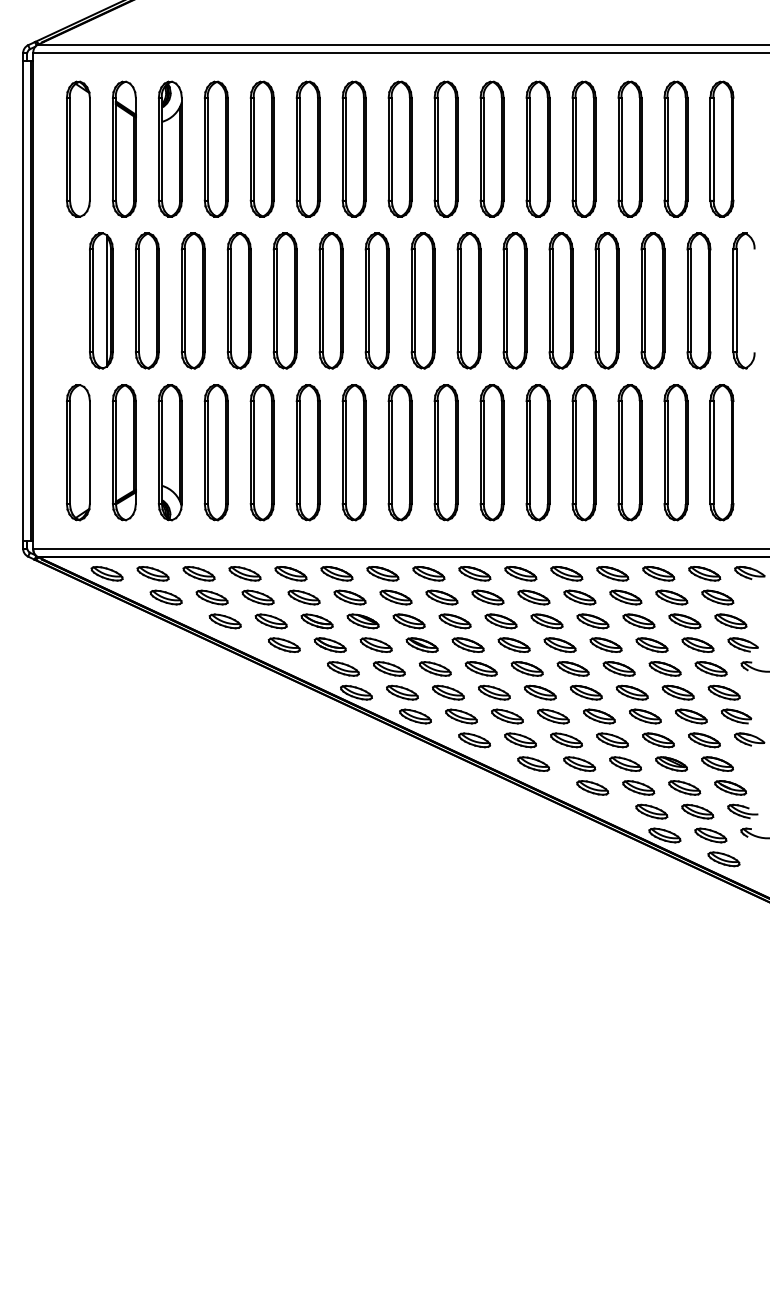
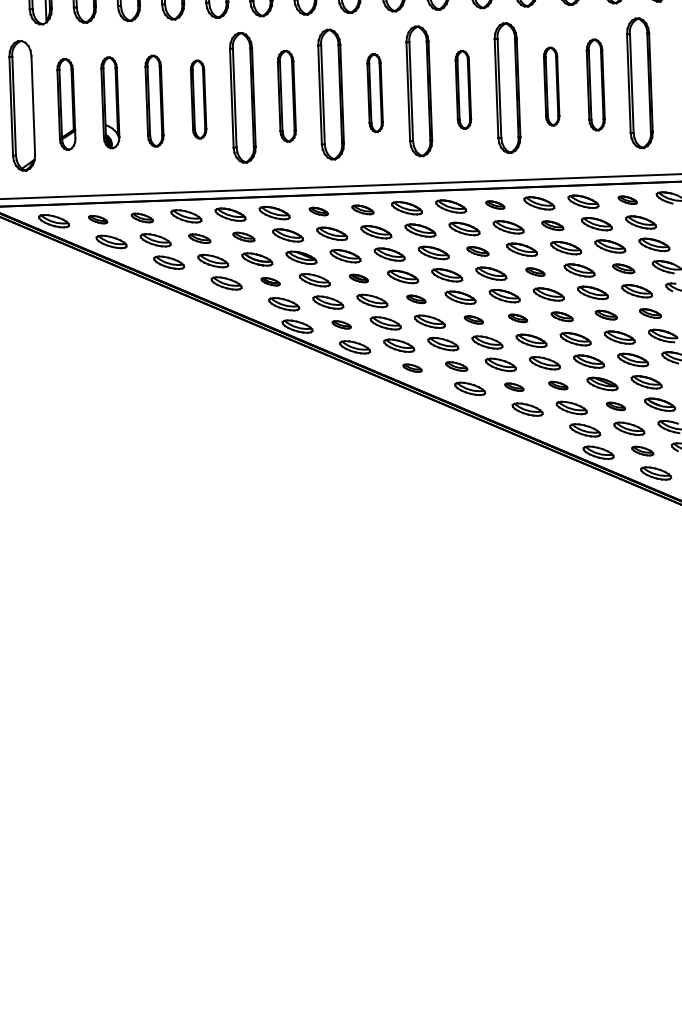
part: (124, 452) -> (66, 104), size x0.7
part: (169, 452) -> (109, 102), size x0.7
part: (215, 452) -> (153, 100), size x0.7
part: (261, 452) -> (197, 99), size x0.6
part: (353, 452) -> (286, 96), size x0.7
part: (445, 452) -> (374, 92), size x0.6
part: (537, 452) -> (462, 89), size x0.6
part: (629, 452) -> (551, 86), size x0.6
part: (675, 452) -> (595, 84), size x0.7
part: (152, 573) -> (97, 219), size x0.6
part: (198, 573) -> (141, 217), size x0.7
part: (382, 573) -> (318, 211), size x0.6
part: (428, 573) -> (362, 209), size x0.7
part: (566, 573) -> (494, 204), size x0.6
part: (704, 573) -> (627, 199), size x0.6
part: (257, 597) -> (199, 238), size x0.7
part: (303, 597) -> (243, 237), size x0.7
part: (625, 597) -> (552, 225), size x0.7
part: (546, 621) -> (477, 251), size x0.7
part: (329, 644) -> (269, 281), size x0.6
part: (421, 644) -> (358, 277), size x0.6
part: (605, 644) -> (534, 271), size x0.6
part: (697, 644) -> (623, 268), size x0.7
part: (480, 668) -> (415, 298), size x0.6
part: (402, 692) -> (341, 324), size x0.6
part: (539, 692) -> (473, 319), size x0.6
part: (585, 692) -> (517, 318), size x0.6
part: (631, 692) -> (561, 316), size x0.7
part: (677, 692) -> (605, 315), size x0.7
part: (723, 692) -> (649, 313), size x0.7
part: (474, 740) -> (412, 368), size x0.6
part: (520, 740) -> (456, 366), size x0.7
part: (579, 763) -> (514, 386), size x0.6
part: (625, 763) -> (558, 385), size x0.6
part: (684, 787) -> (615, 405), size x0.6
part: (710, 835) -> (642, 451), size x0.7

